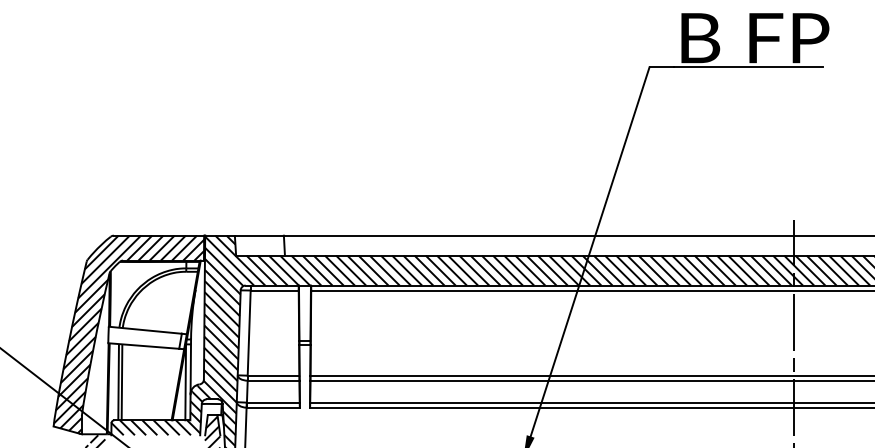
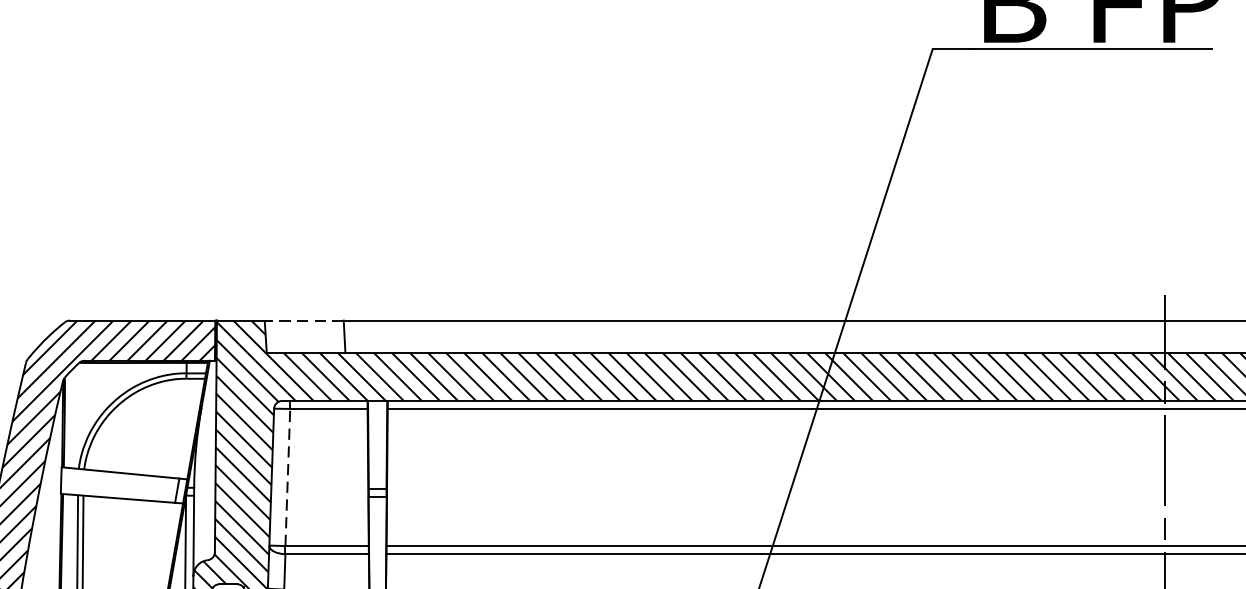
line: (259, 235) -> (304, 320), solid -> dashed
line: (249, 333) -> (288, 478), solid -> dashed

